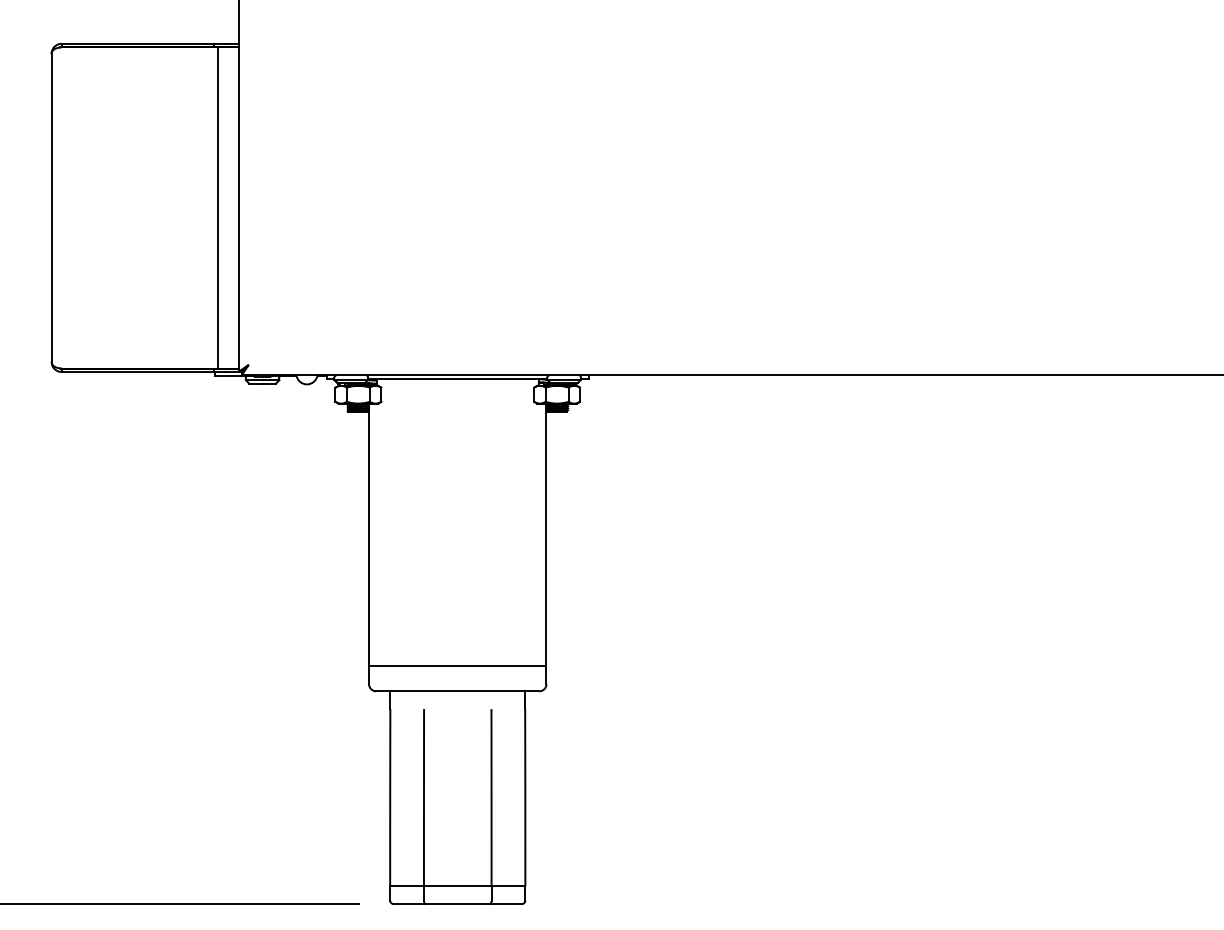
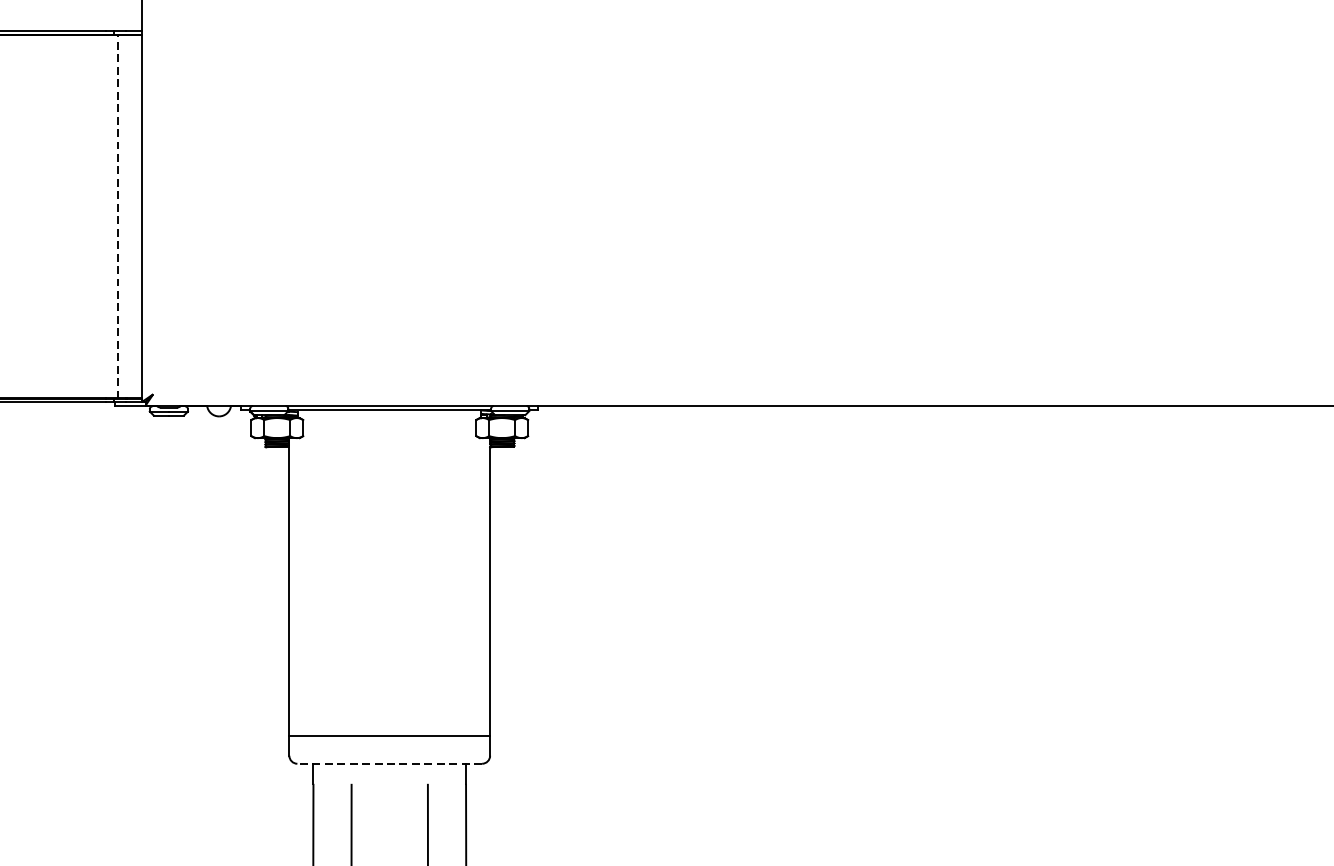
line: (217, 207) -> (117, 216), solid -> dashed
line: (457, 691) -> (389, 763), solid -> dashed

